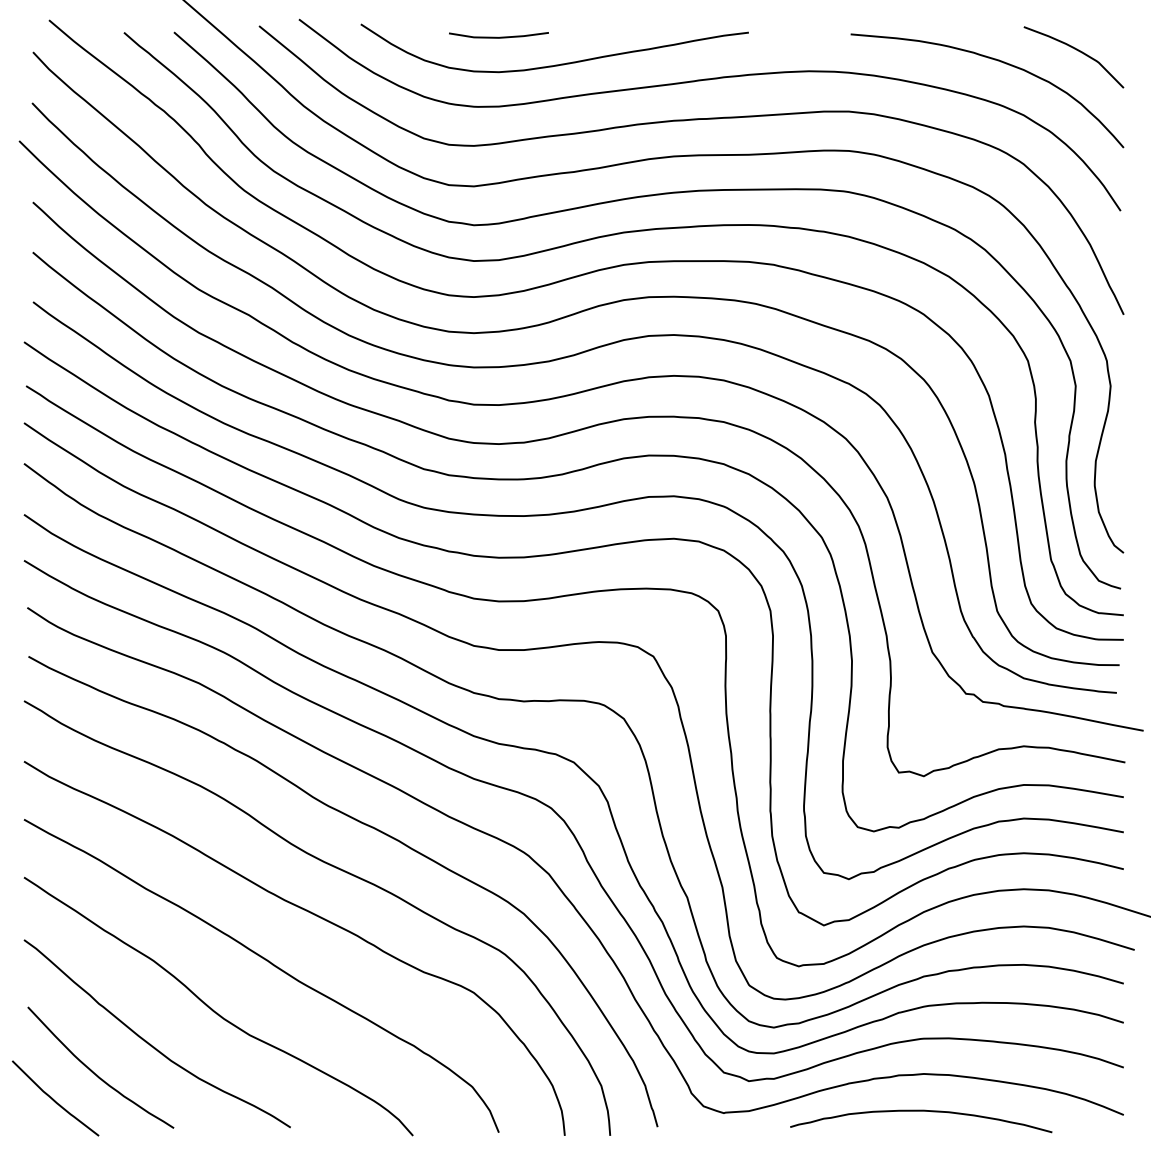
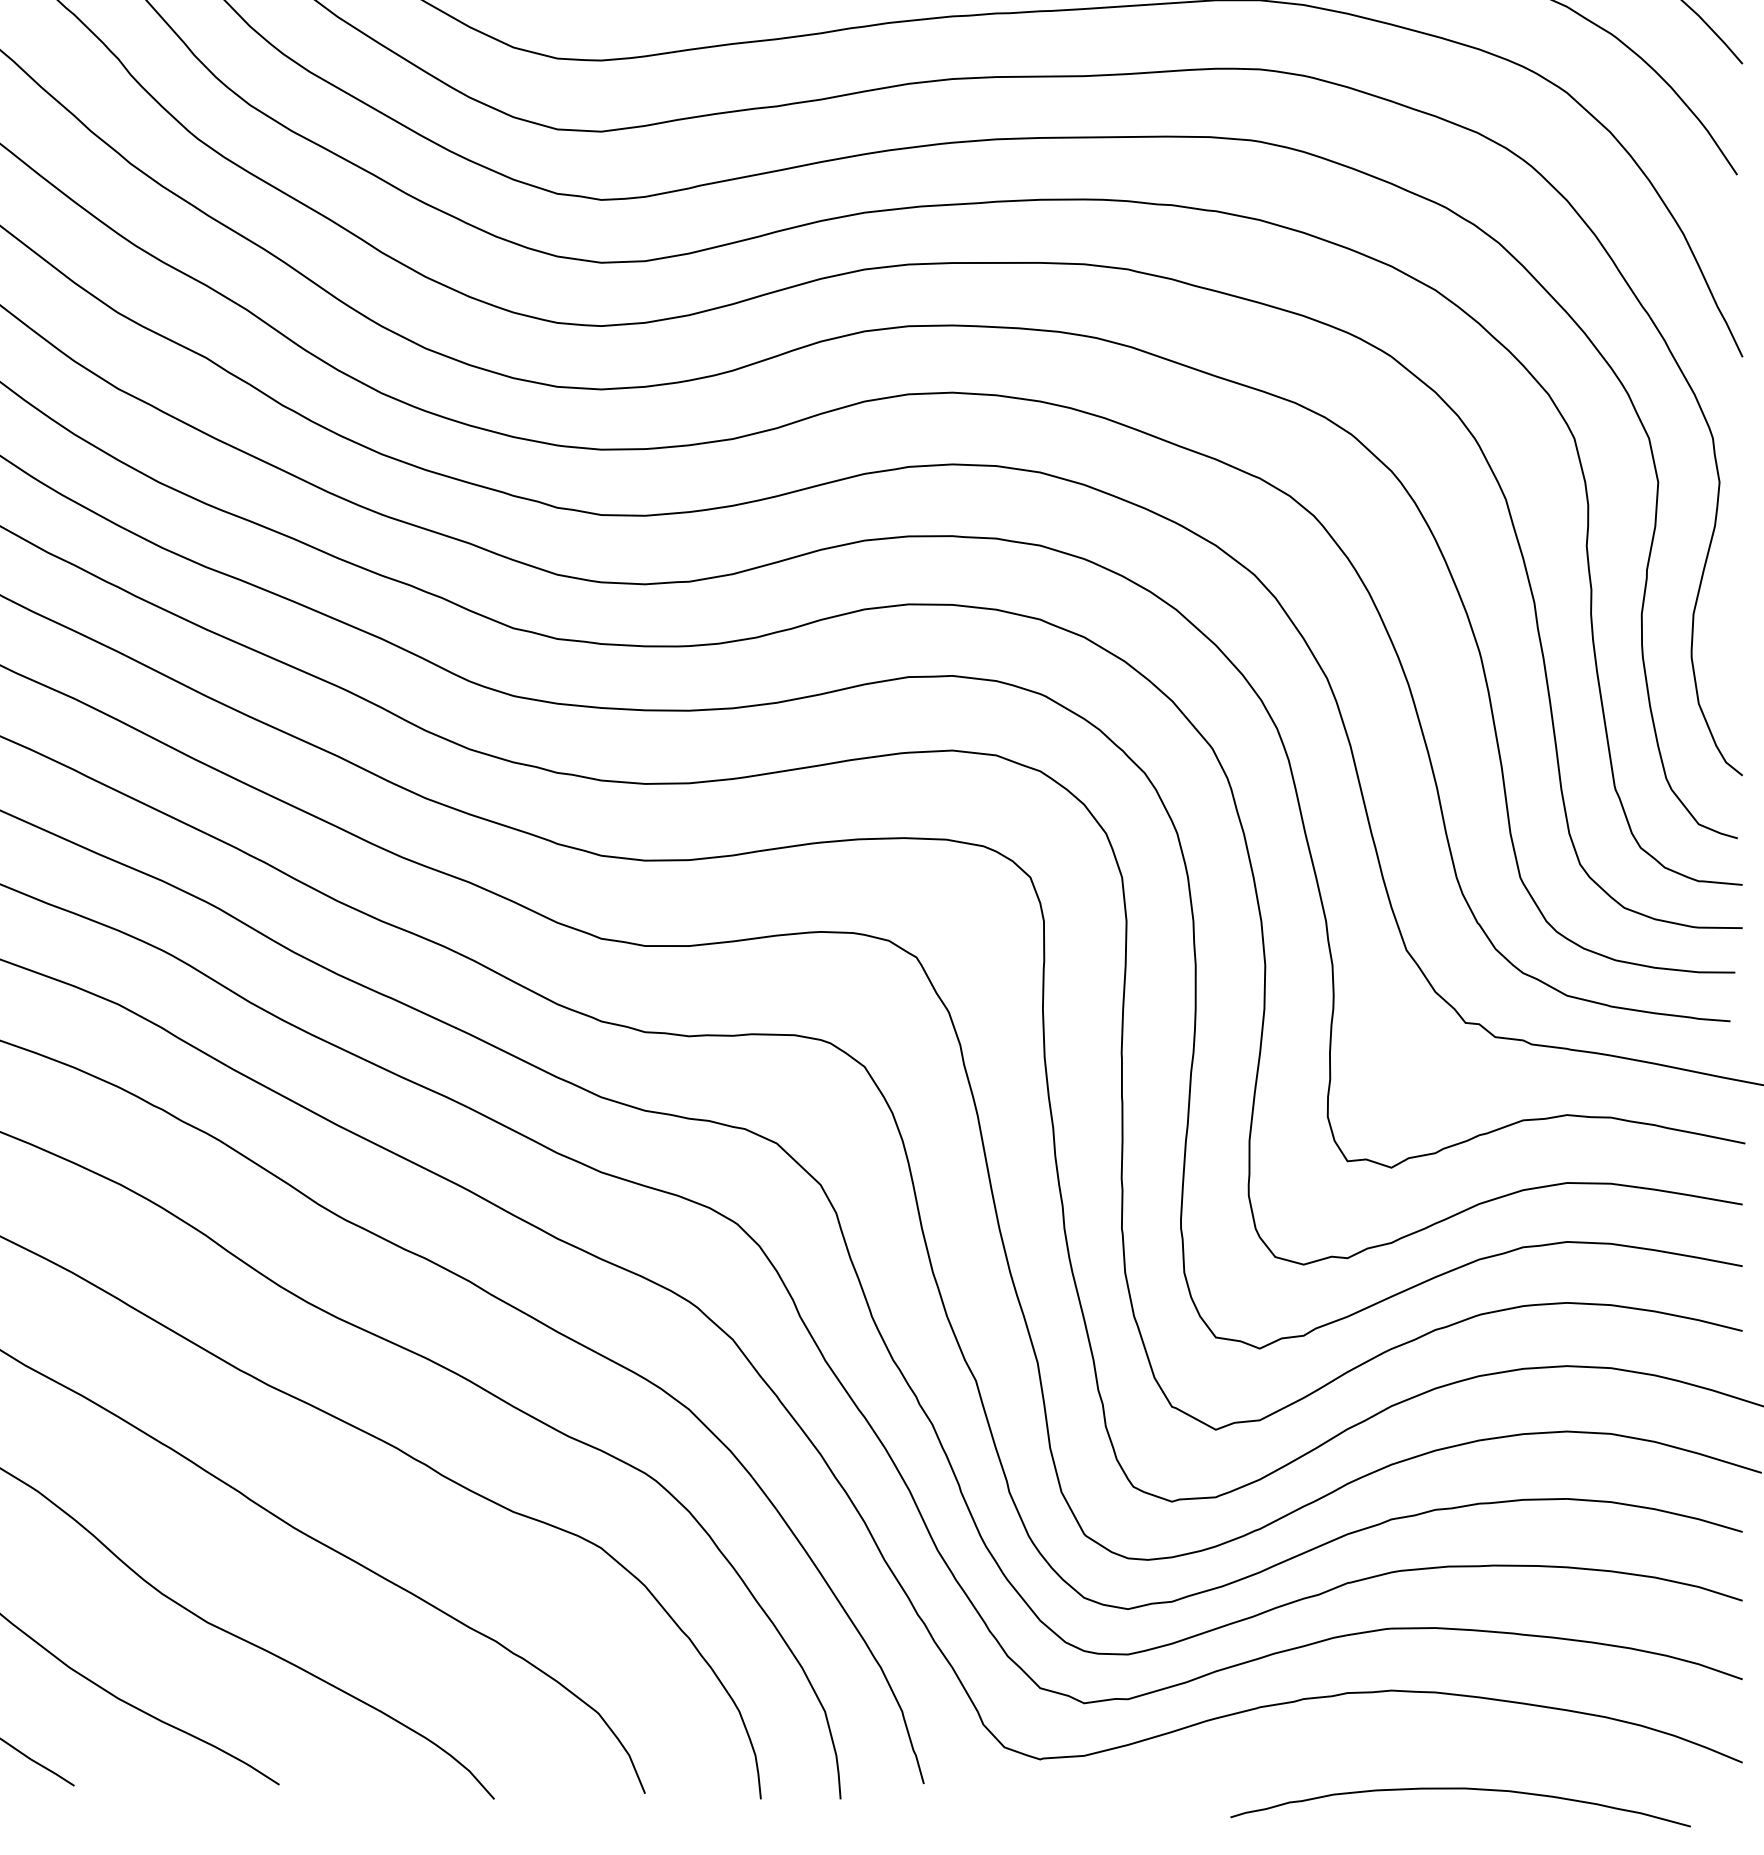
curve: (921, 1111) -> (1461, 1789), moved

